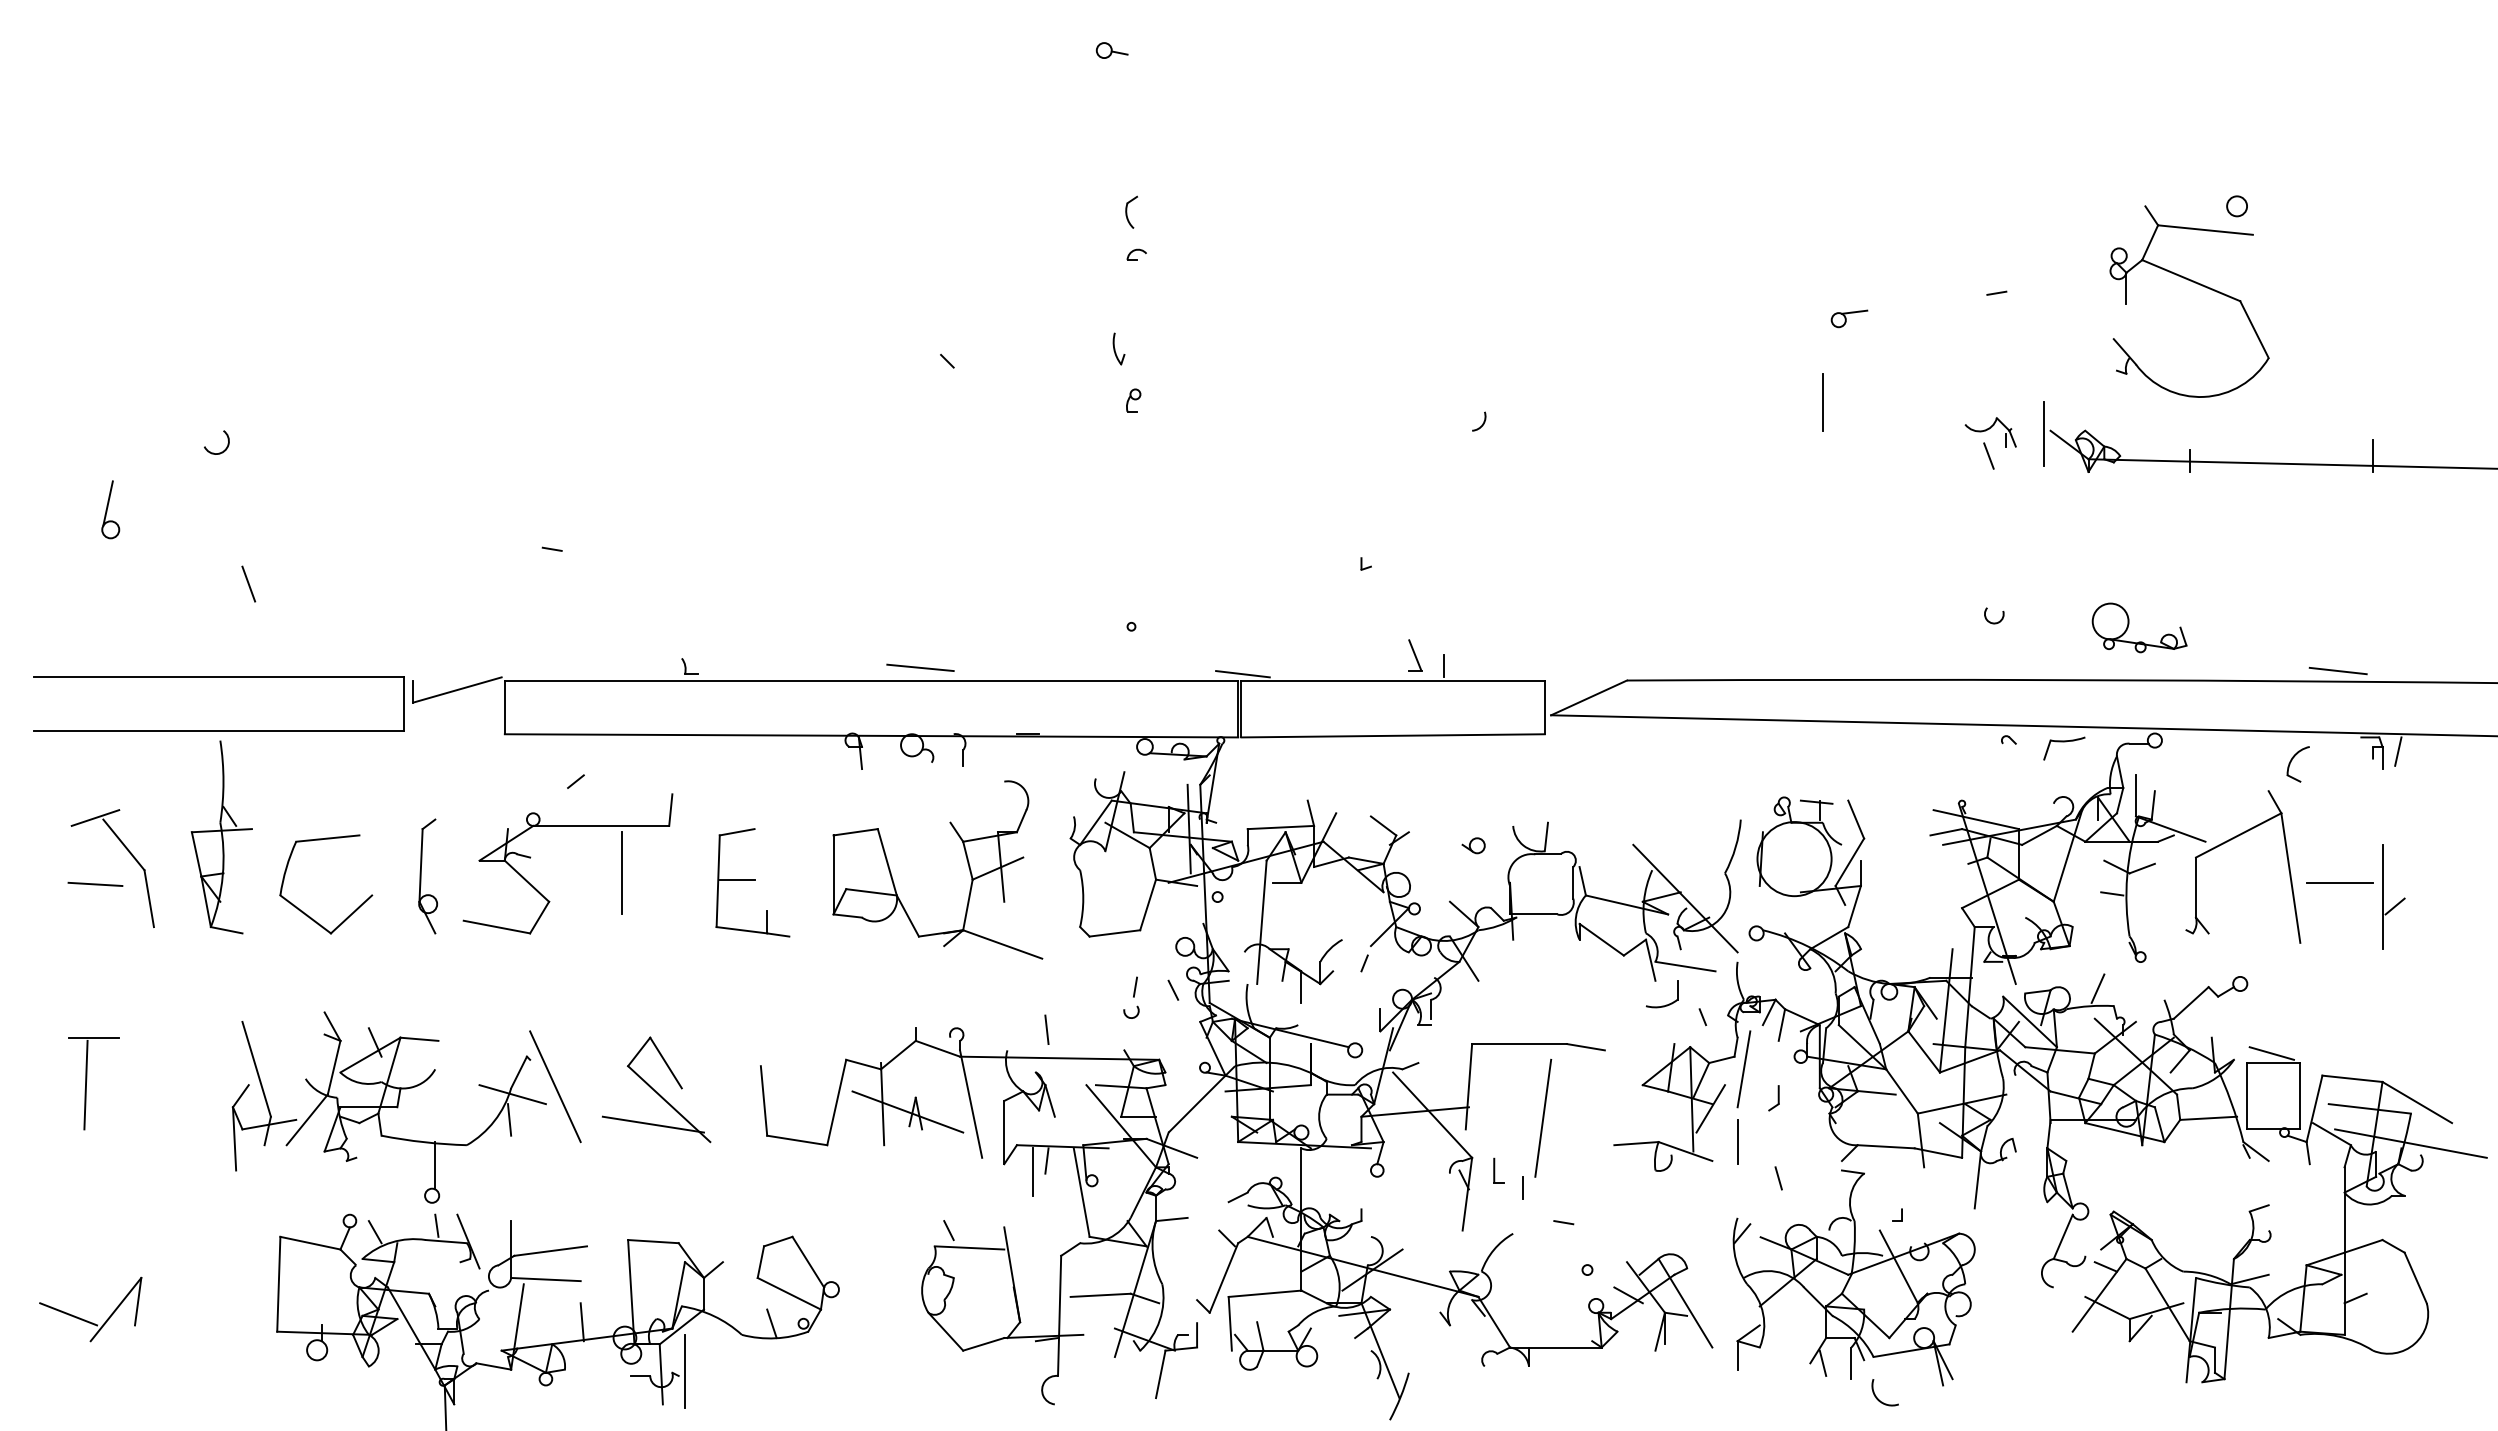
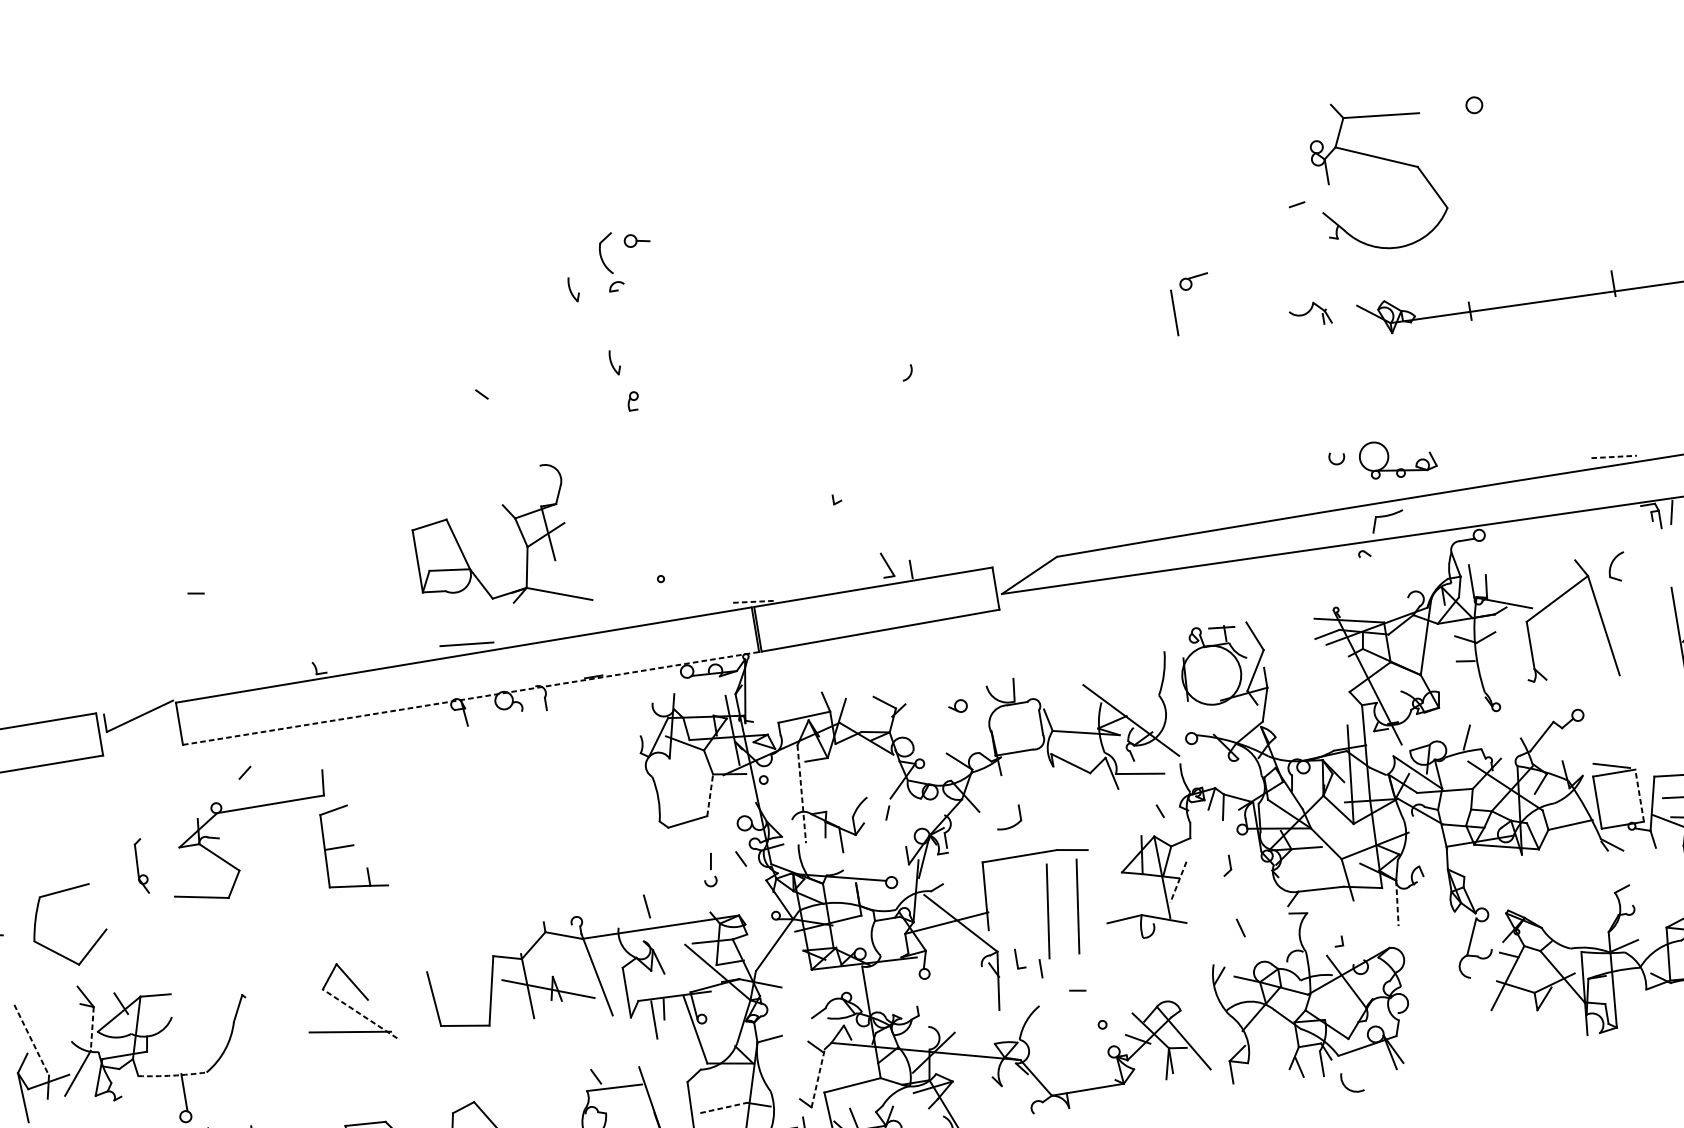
part: (1111, 50) -> (636, 240), moved
part: (1131, 211) -> (607, 253), size x1.6
part: (1082, 249) -> (573, 289), added
part: (2197, 284) -> (1382, 159), moved
part: (1849, 318) -> (1194, 281), moved
line: (2044, 433) -> (1352, 308), removed
line: (1988, 455) -> (1311, 333), removed
part: (2129, 624) -> (1389, 456), moved
line: (920, 667) -> (466, 644), moved
line: (2338, 671) -> (1614, 457), solid -> dashed
line: (1243, 674) -> (755, 601), solid -> dashed
line: (871, 735) -> (470, 698), solid -> dashed
part: (2064, 748) -> (1387, 521), moved
part: (2291, 762) -> (1611, 566), moved
part: (967, 863) -> (521, 534), moved
line: (621, 873) -> (292, 839), removed
part: (427, 876) -> (140, 866), size x0.6
part: (752, 882) -> (352, 847), moved
line: (2339, 882) -> (1642, 622), removed
line: (1148, 904) -> (710, 794), solid -> dashed
part: (306, 913) -> (57, 952), moved
line: (1261, 922) -> (801, 794), solid -> dashed
part: (1666, 1004) -> (1013, 825), moved
line: (334, 1067) -> (92, 1028), solid -> dashed
line: (256, 1069) -> (31, 1040), solid -> dashed
line: (1743, 1069) -> (1199, 847), removed
line: (555, 1086) -> (268, 1014), removed
line: (512, 1094) -> (235, 1026), removed
line: (2300, 1095) -> (1639, 795), solid -> dashed
line: (669, 1104) -> (360, 1014), solid -> dashed
line: (1710, 1108) -> (1178, 882), solid -> dashed
line: (1581, 1117) -> (1078, 905), added
line: (509, 1119) -> (236, 1046), removed
line: (1737, 1141) -> (1203, 904), removed
arc: (424, 1142) -> (172, 1075), solid -> dashed
line: (1977, 1179) -> (1397, 903), solid -> dashed
line: (1223, 1277) -> (817, 1077), solid -> dashed
line: (1101, 1295) -> (724, 1107), solid -> dashed

